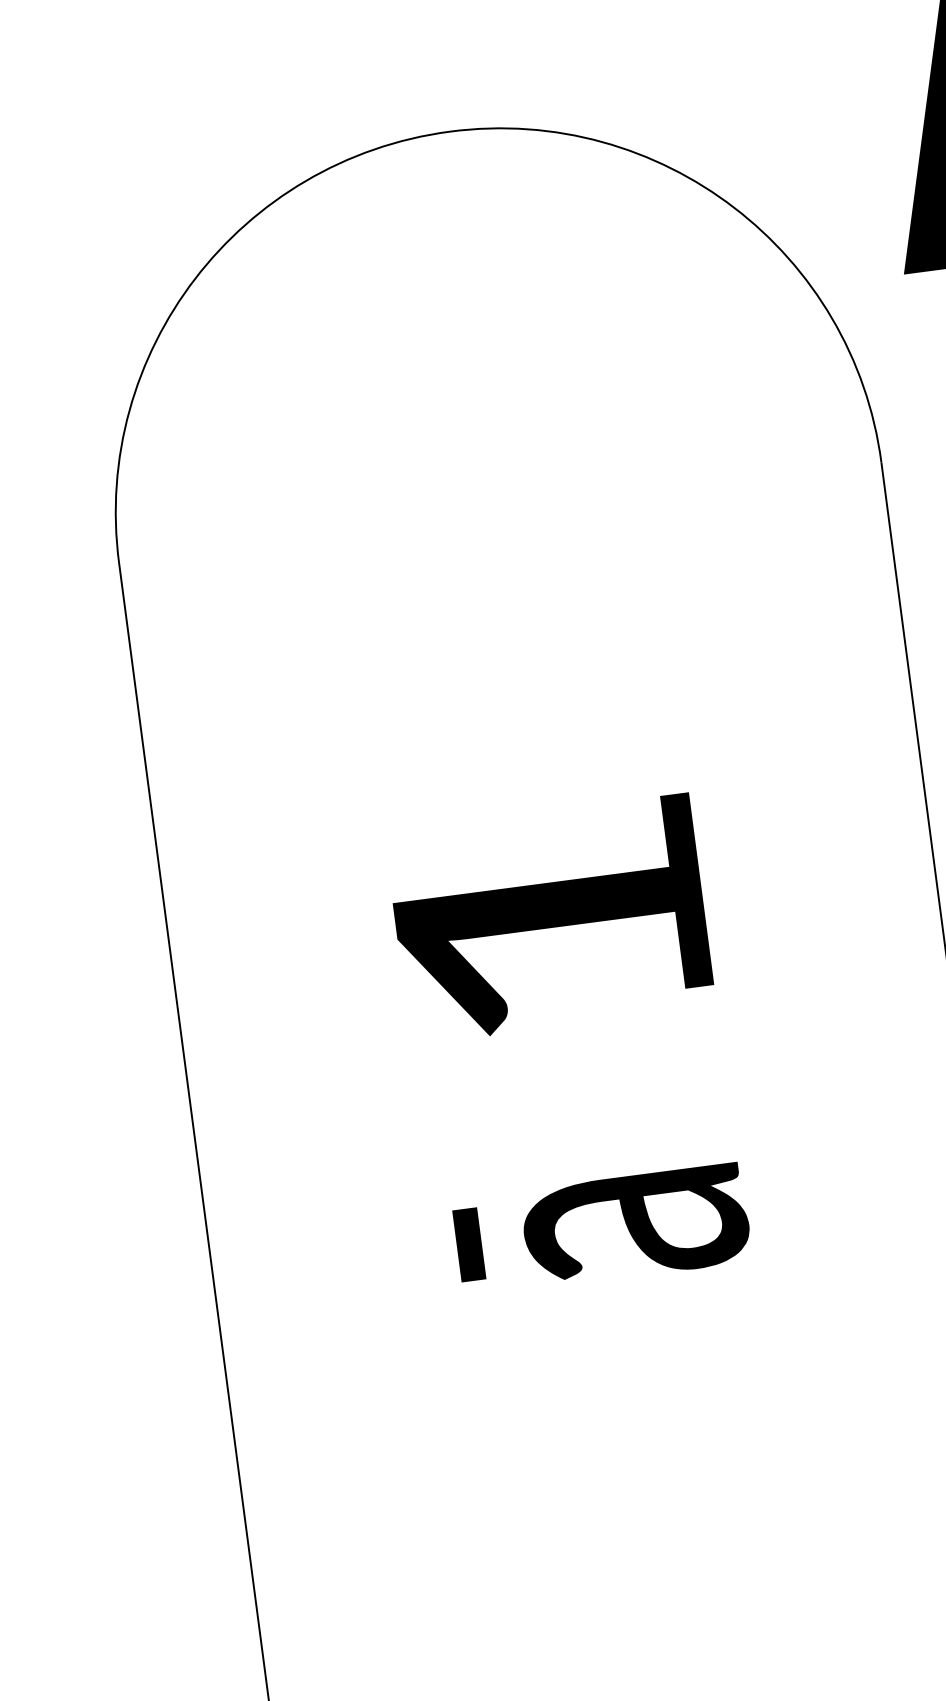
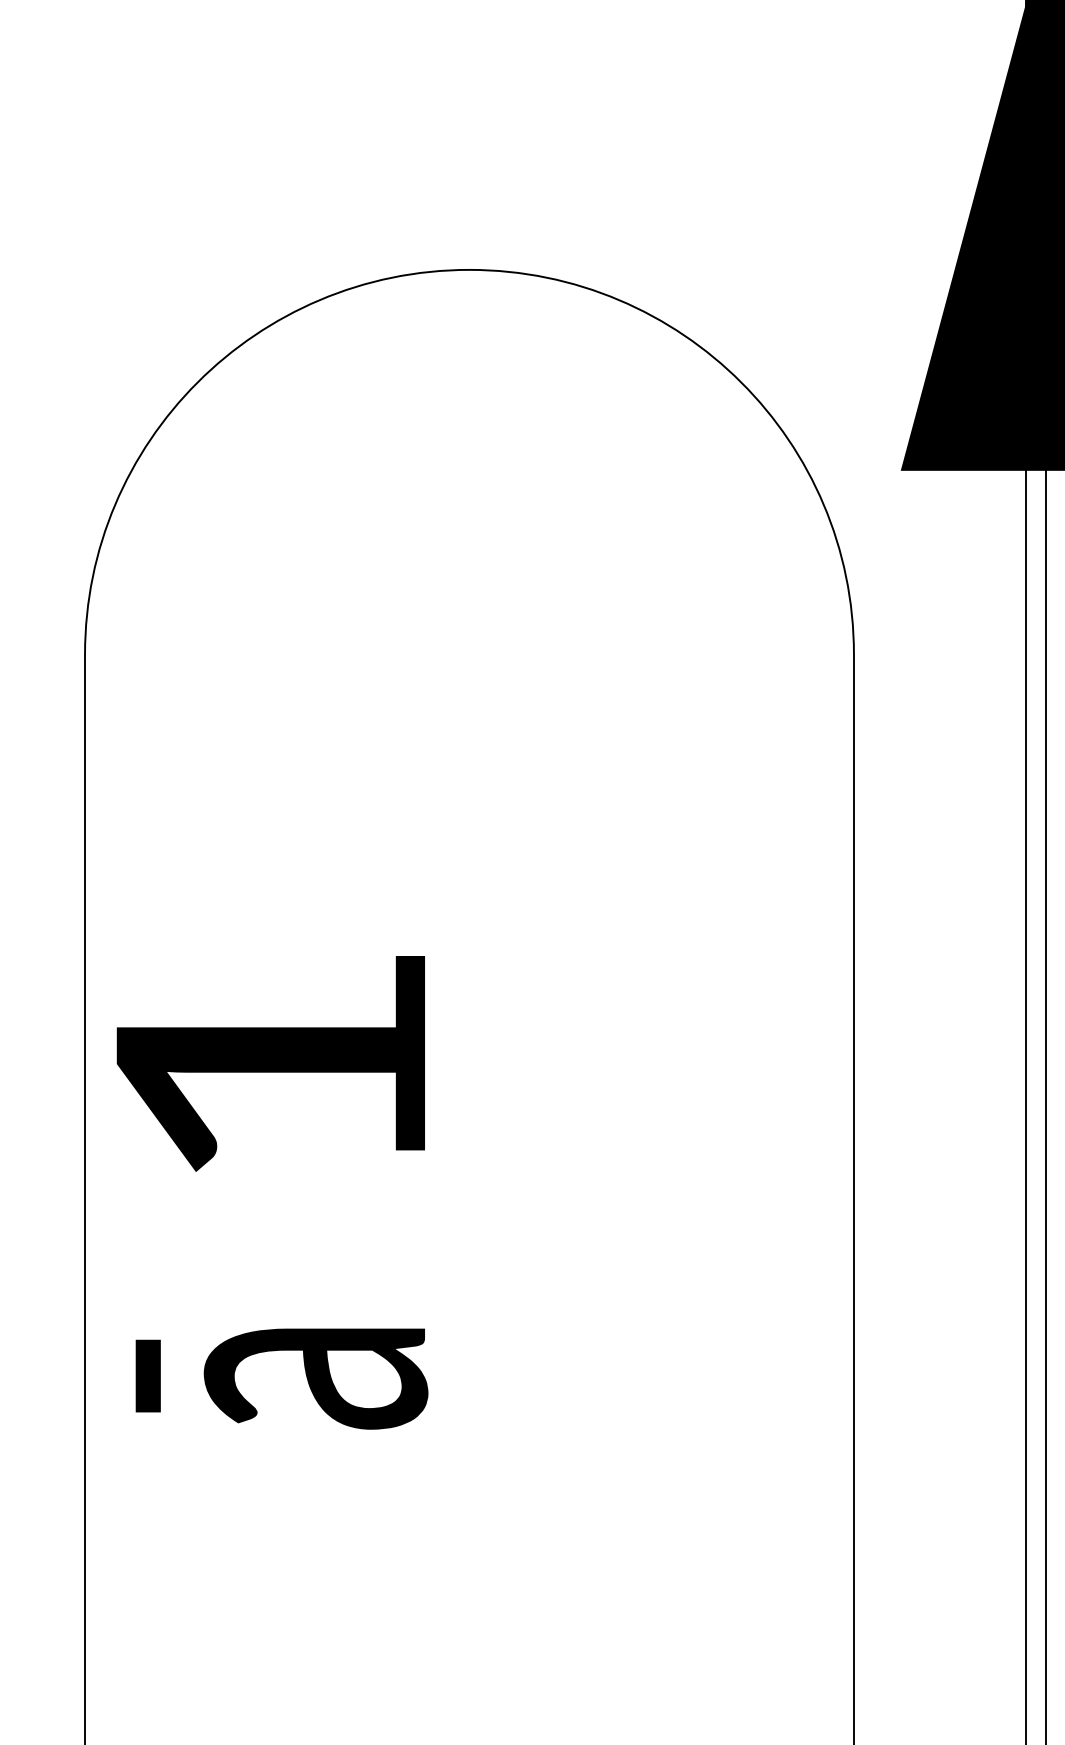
text: (568, 1046) -> (272, 1192), moved

